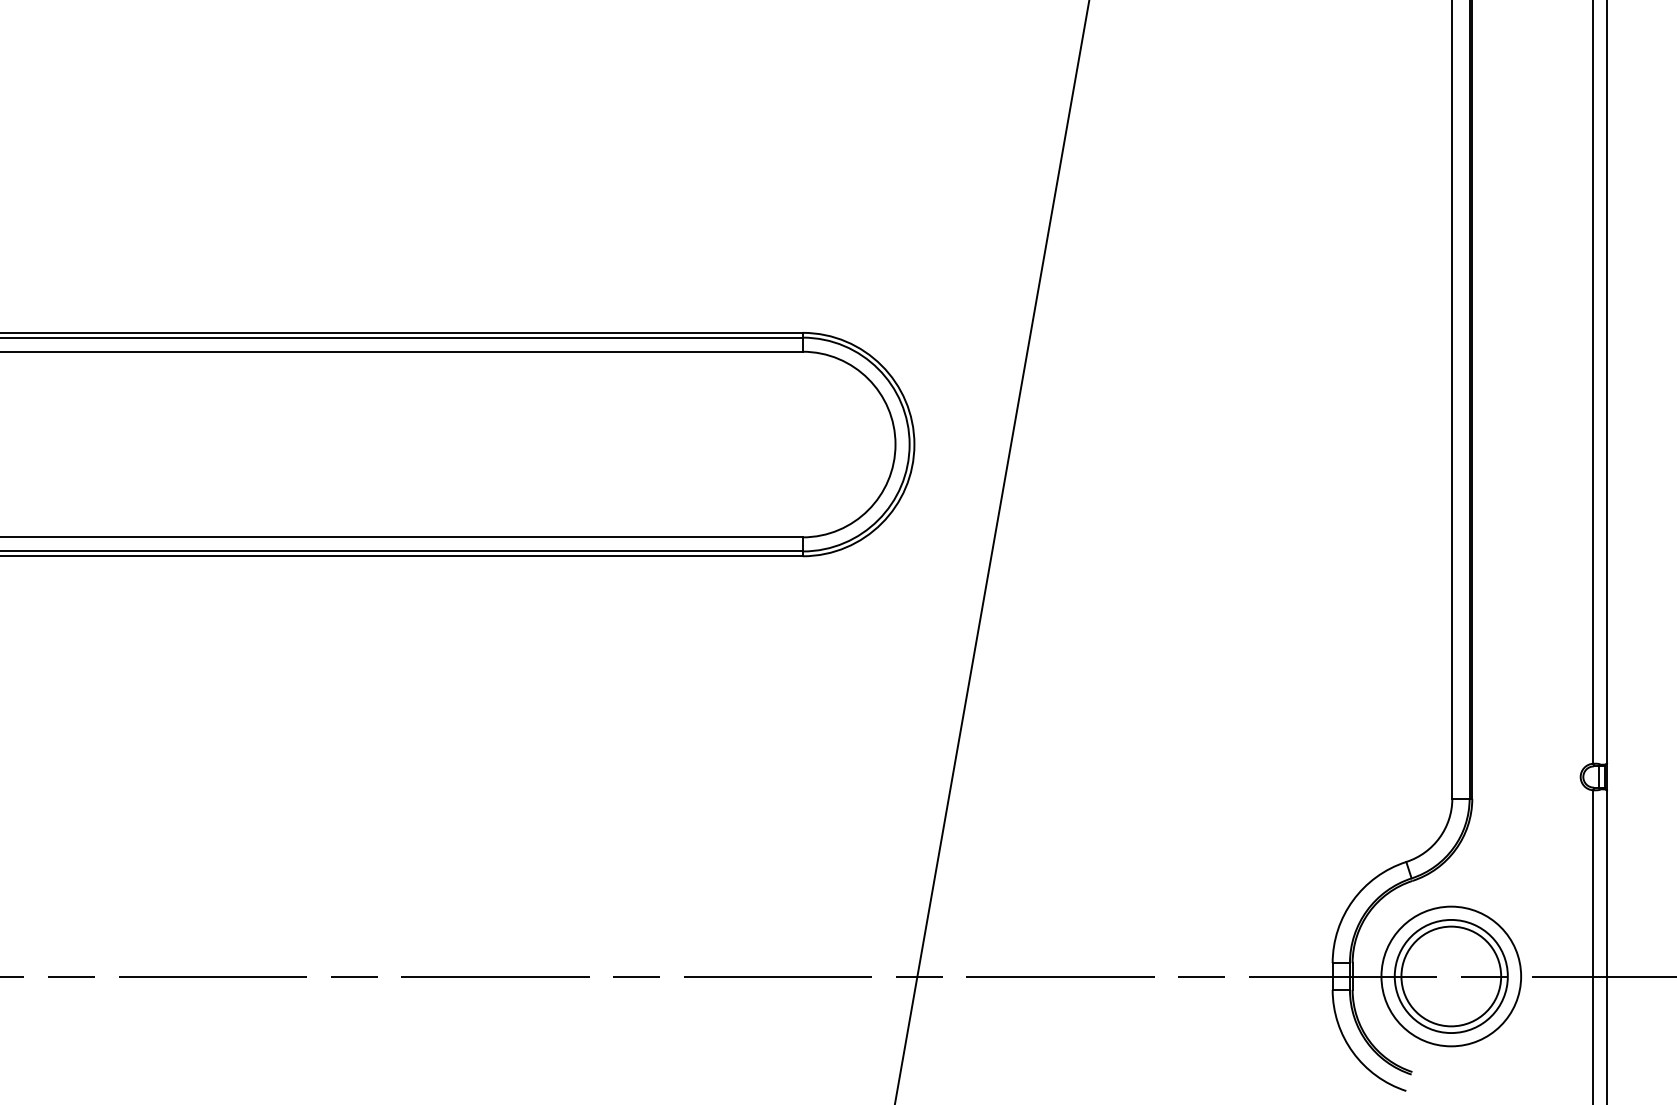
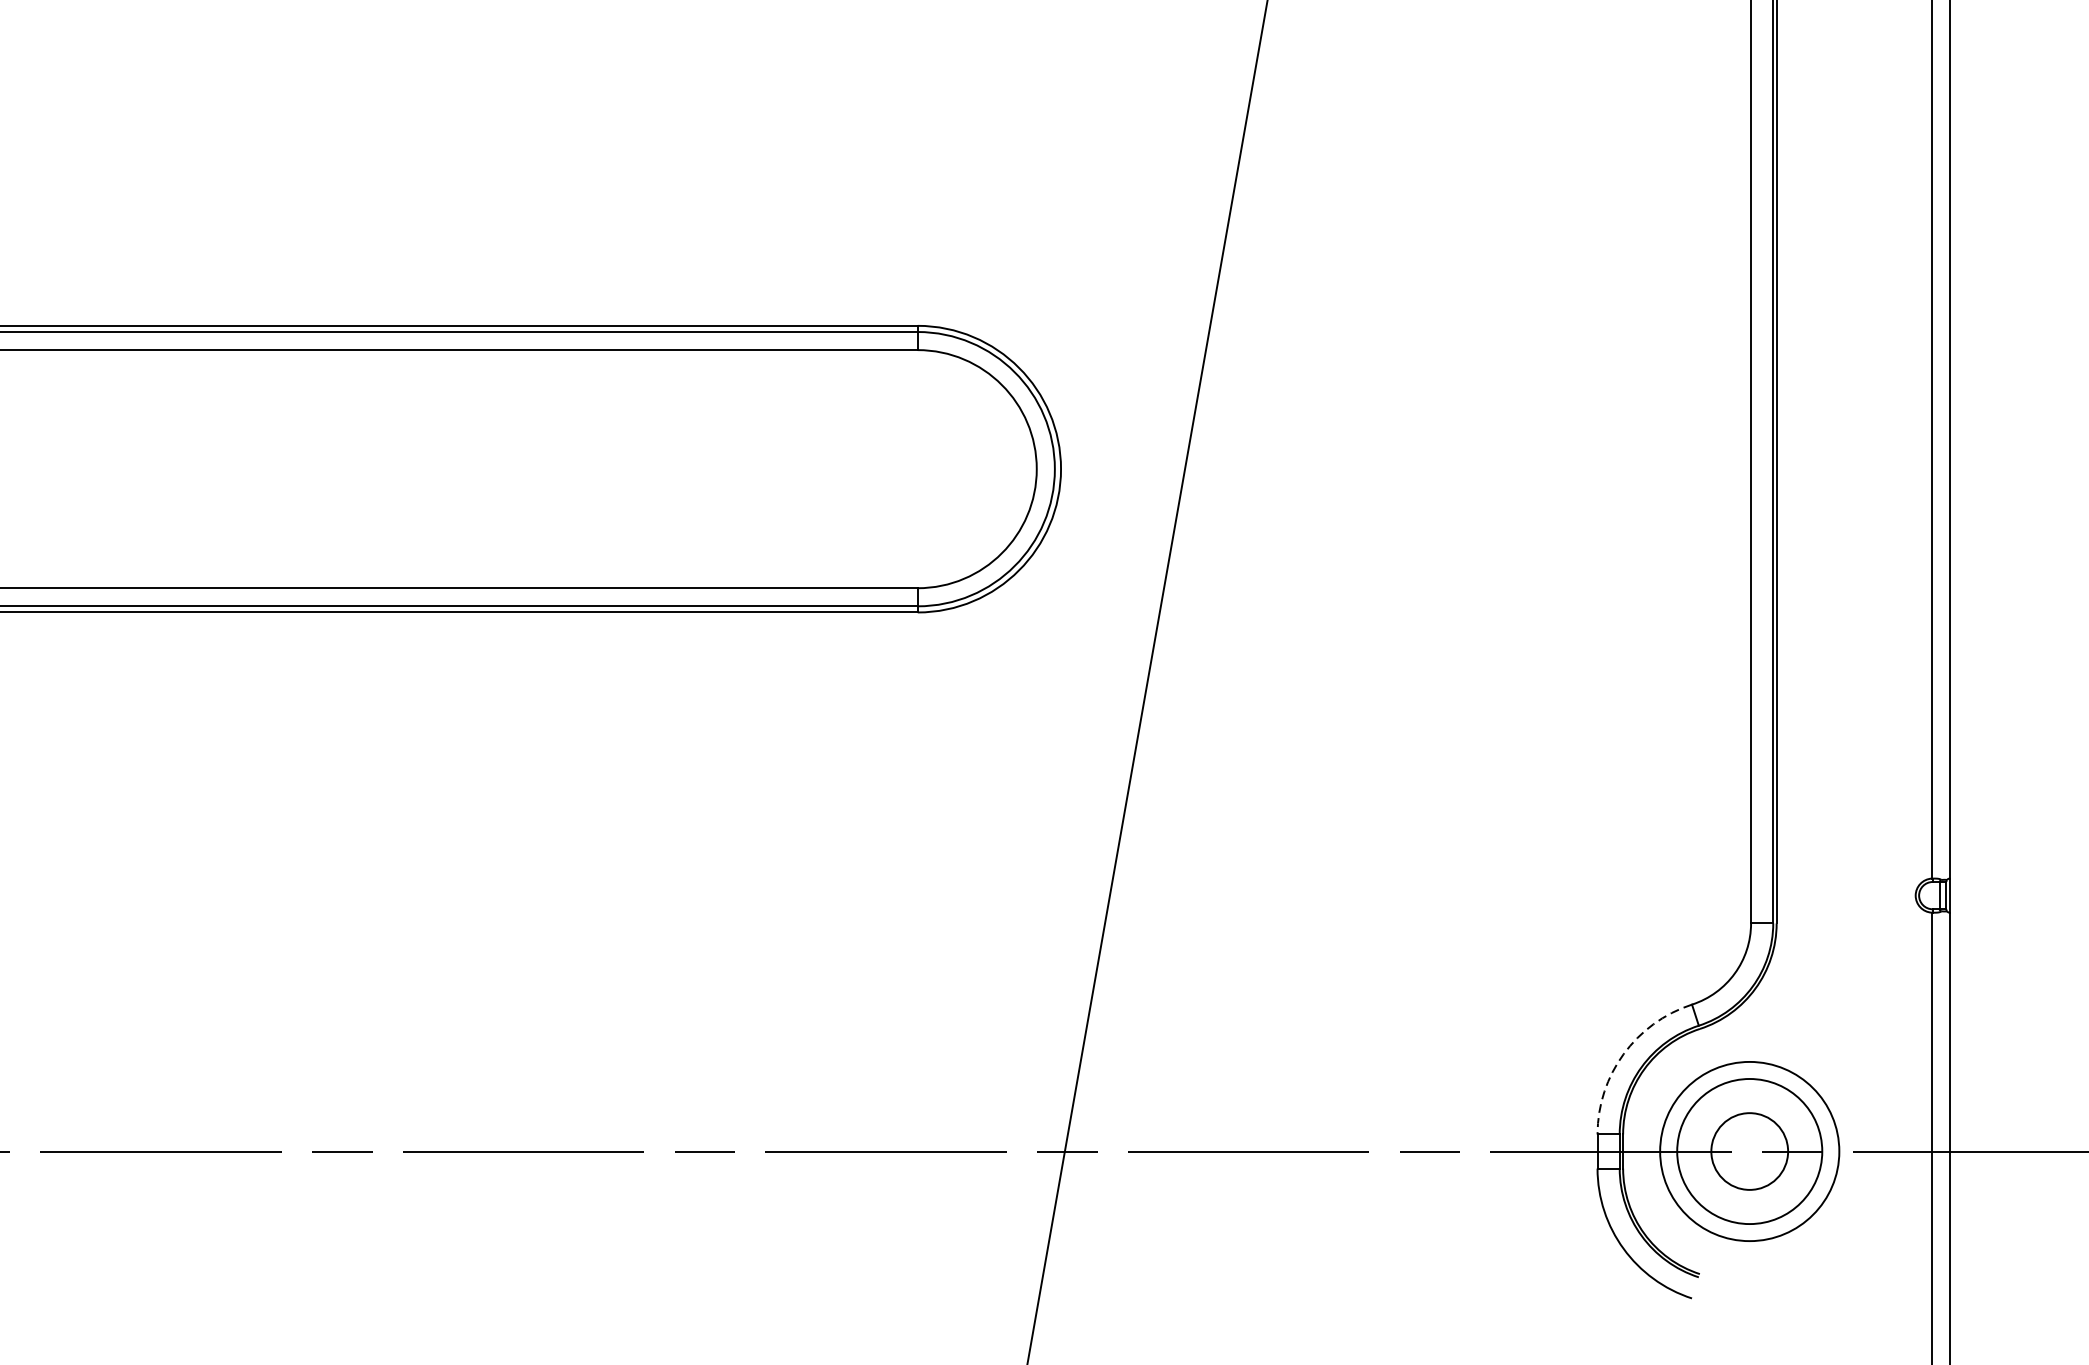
arc: (1353, 900) -> (1624, 1054), solid -> dashed
circle: (1451, 976) -> (1749, 1151), size x0.6

